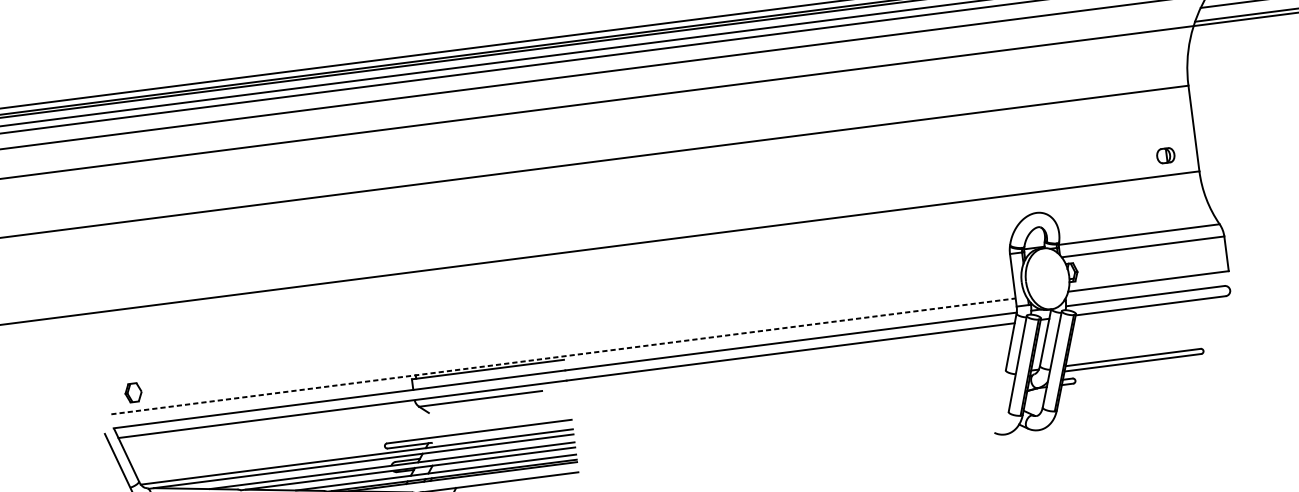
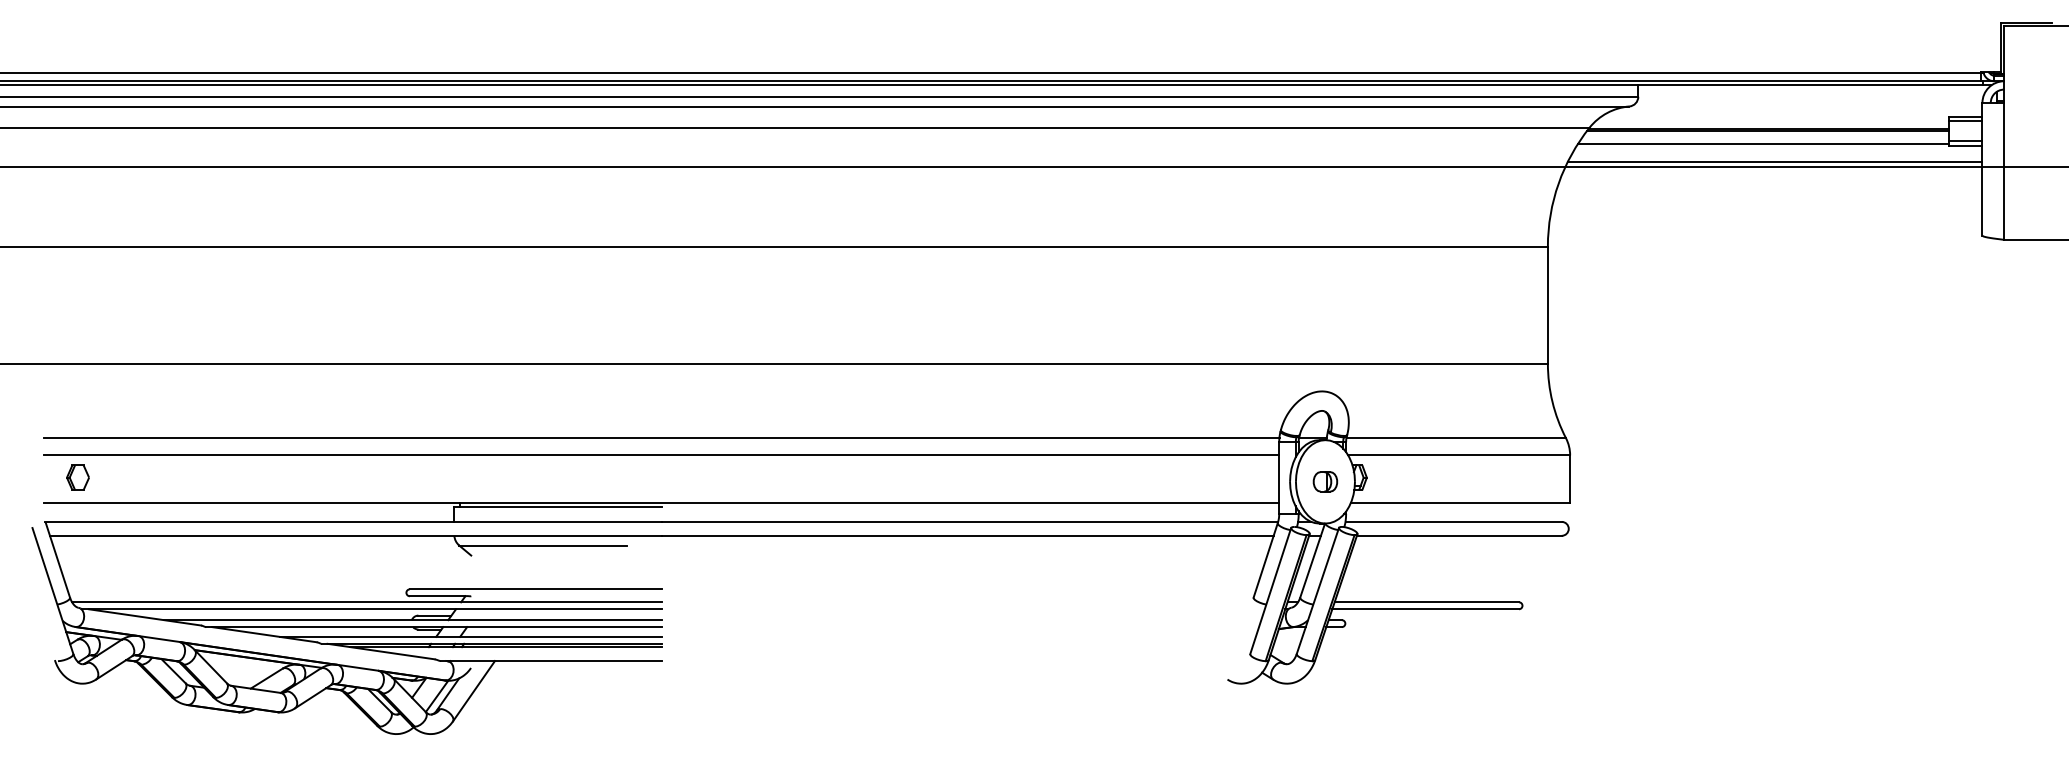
part: (1165, 155) -> (1325, 481), moved
line: (557, 309) -> (661, 438), added
line: (558, 321) -> (661, 455), added
line: (563, 356) -> (662, 502), dashed -> solid

